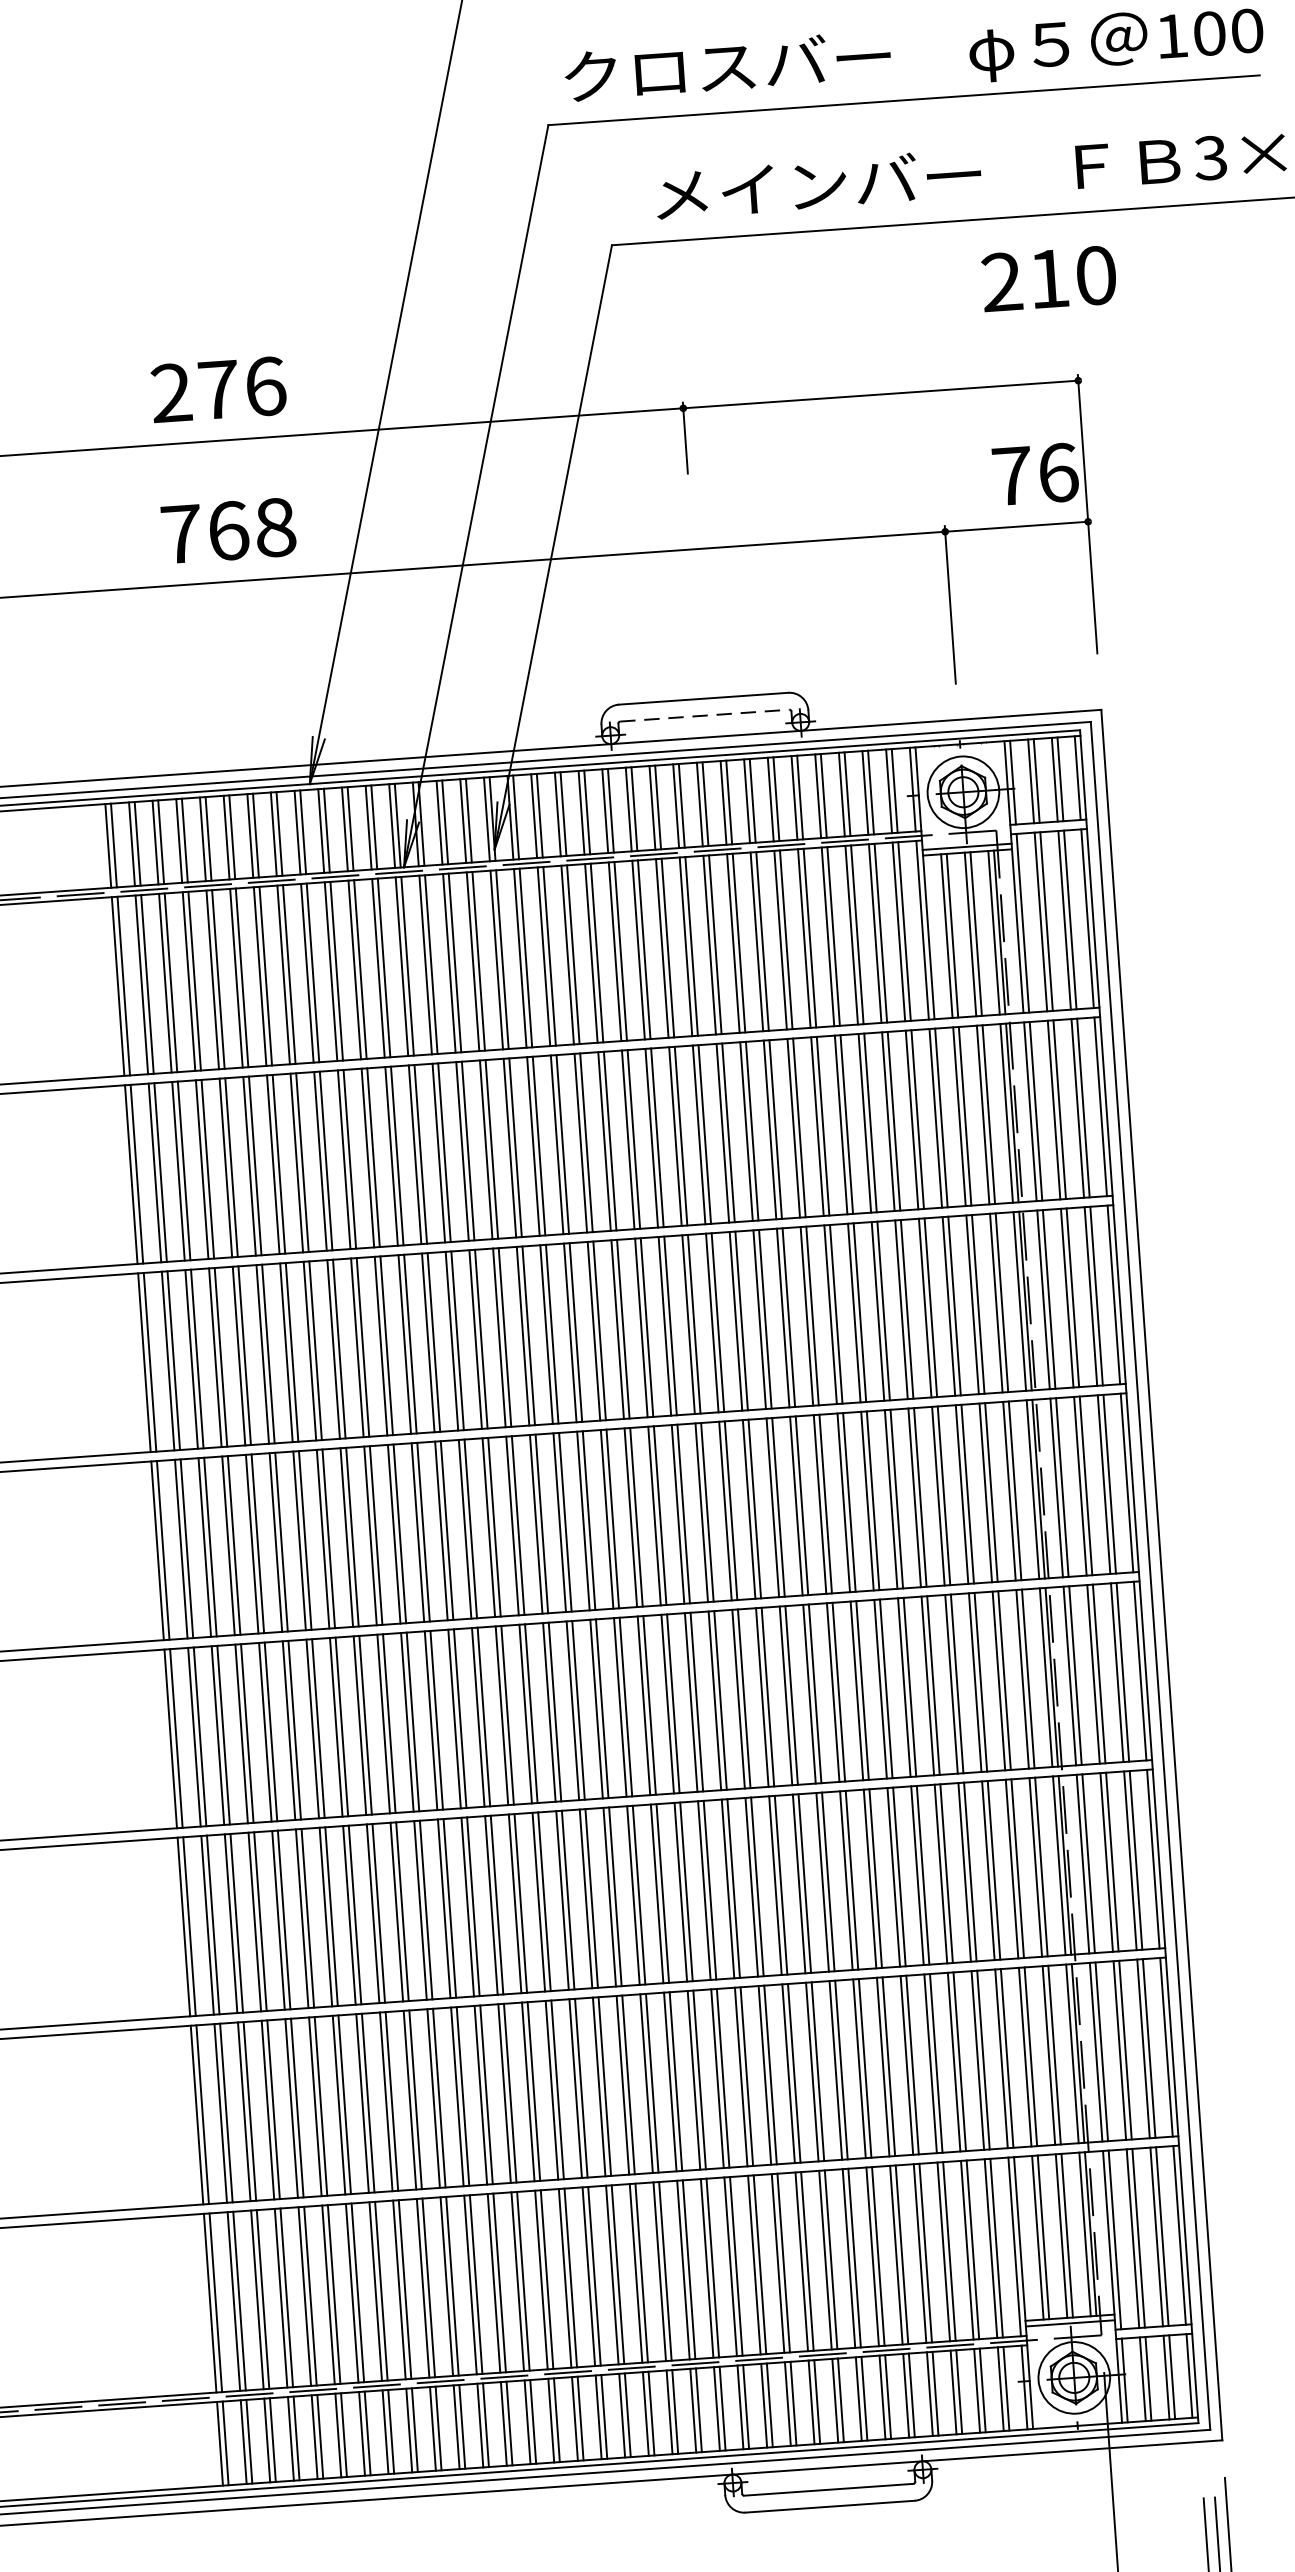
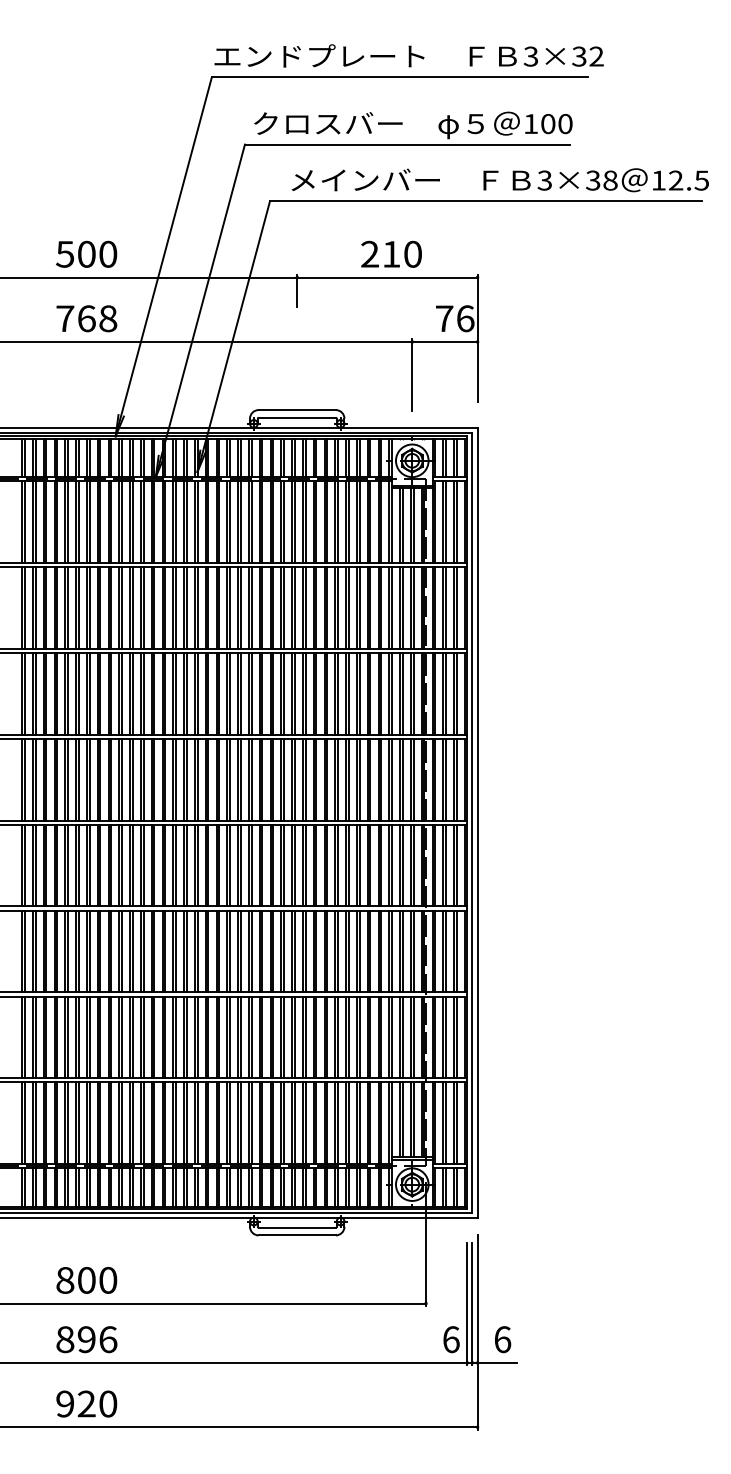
text: (1048, 277) -> (391, 253), moved
text: (217, 387) -> (86, 253), 276 -> 500
line: (705, 714) -> (297, 417), dashed -> solid

